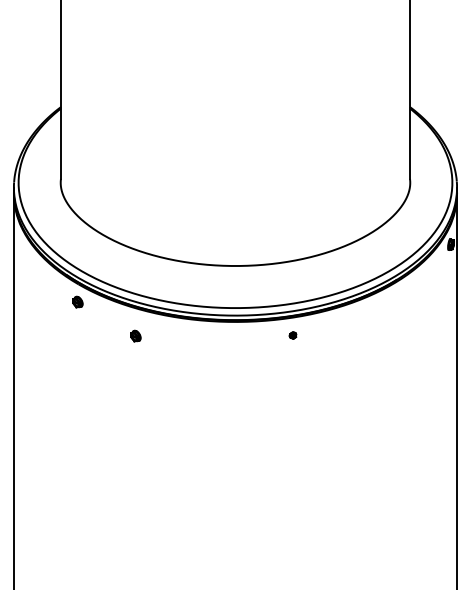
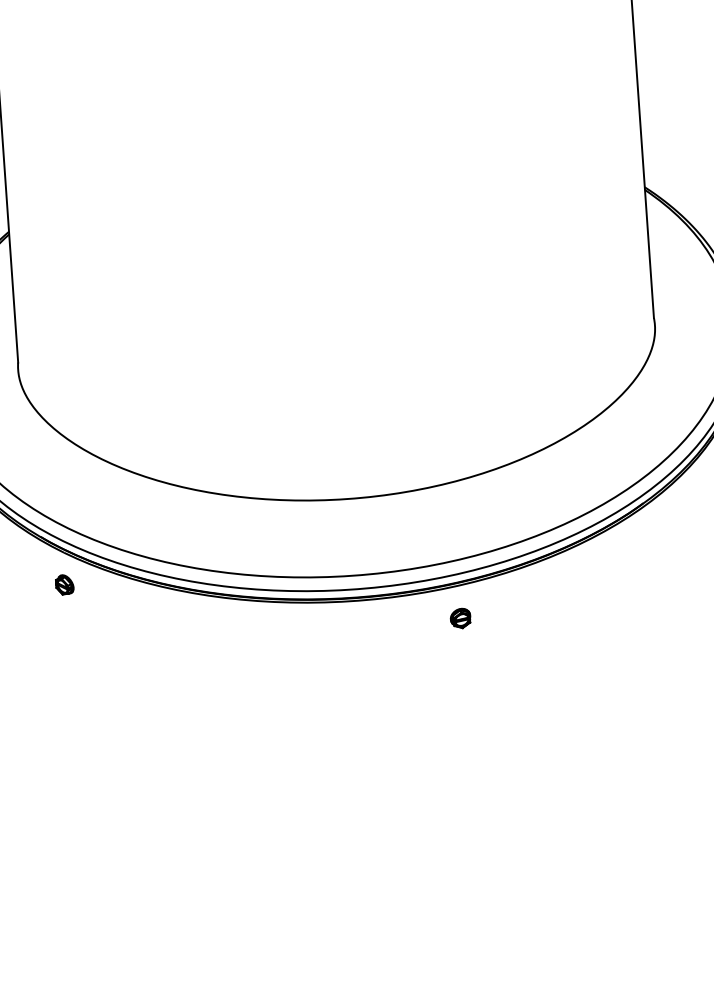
part: (135, 335) -> (173, 638), removed
part: (292, 335) -> (459, 618), size x1.67

